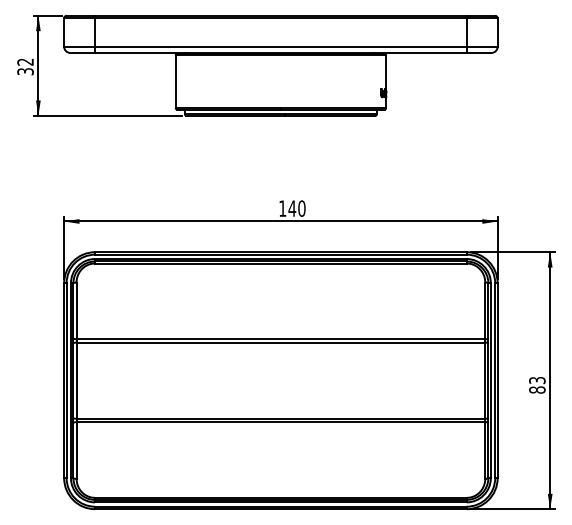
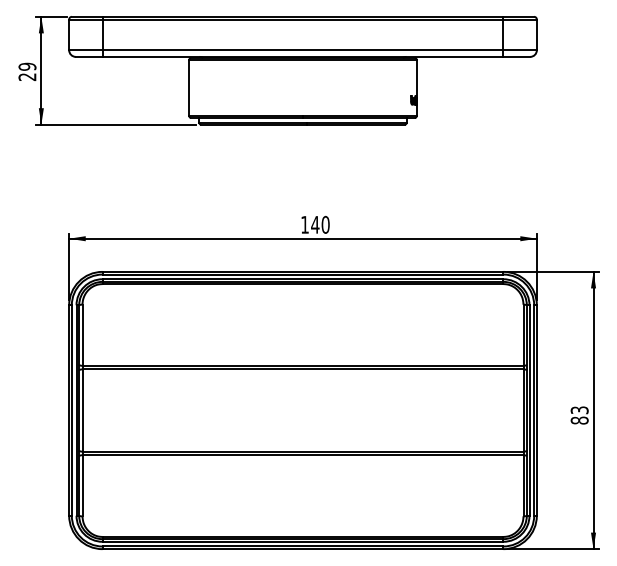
text: (25, 66) -> (27, 71), 32 -> 29

